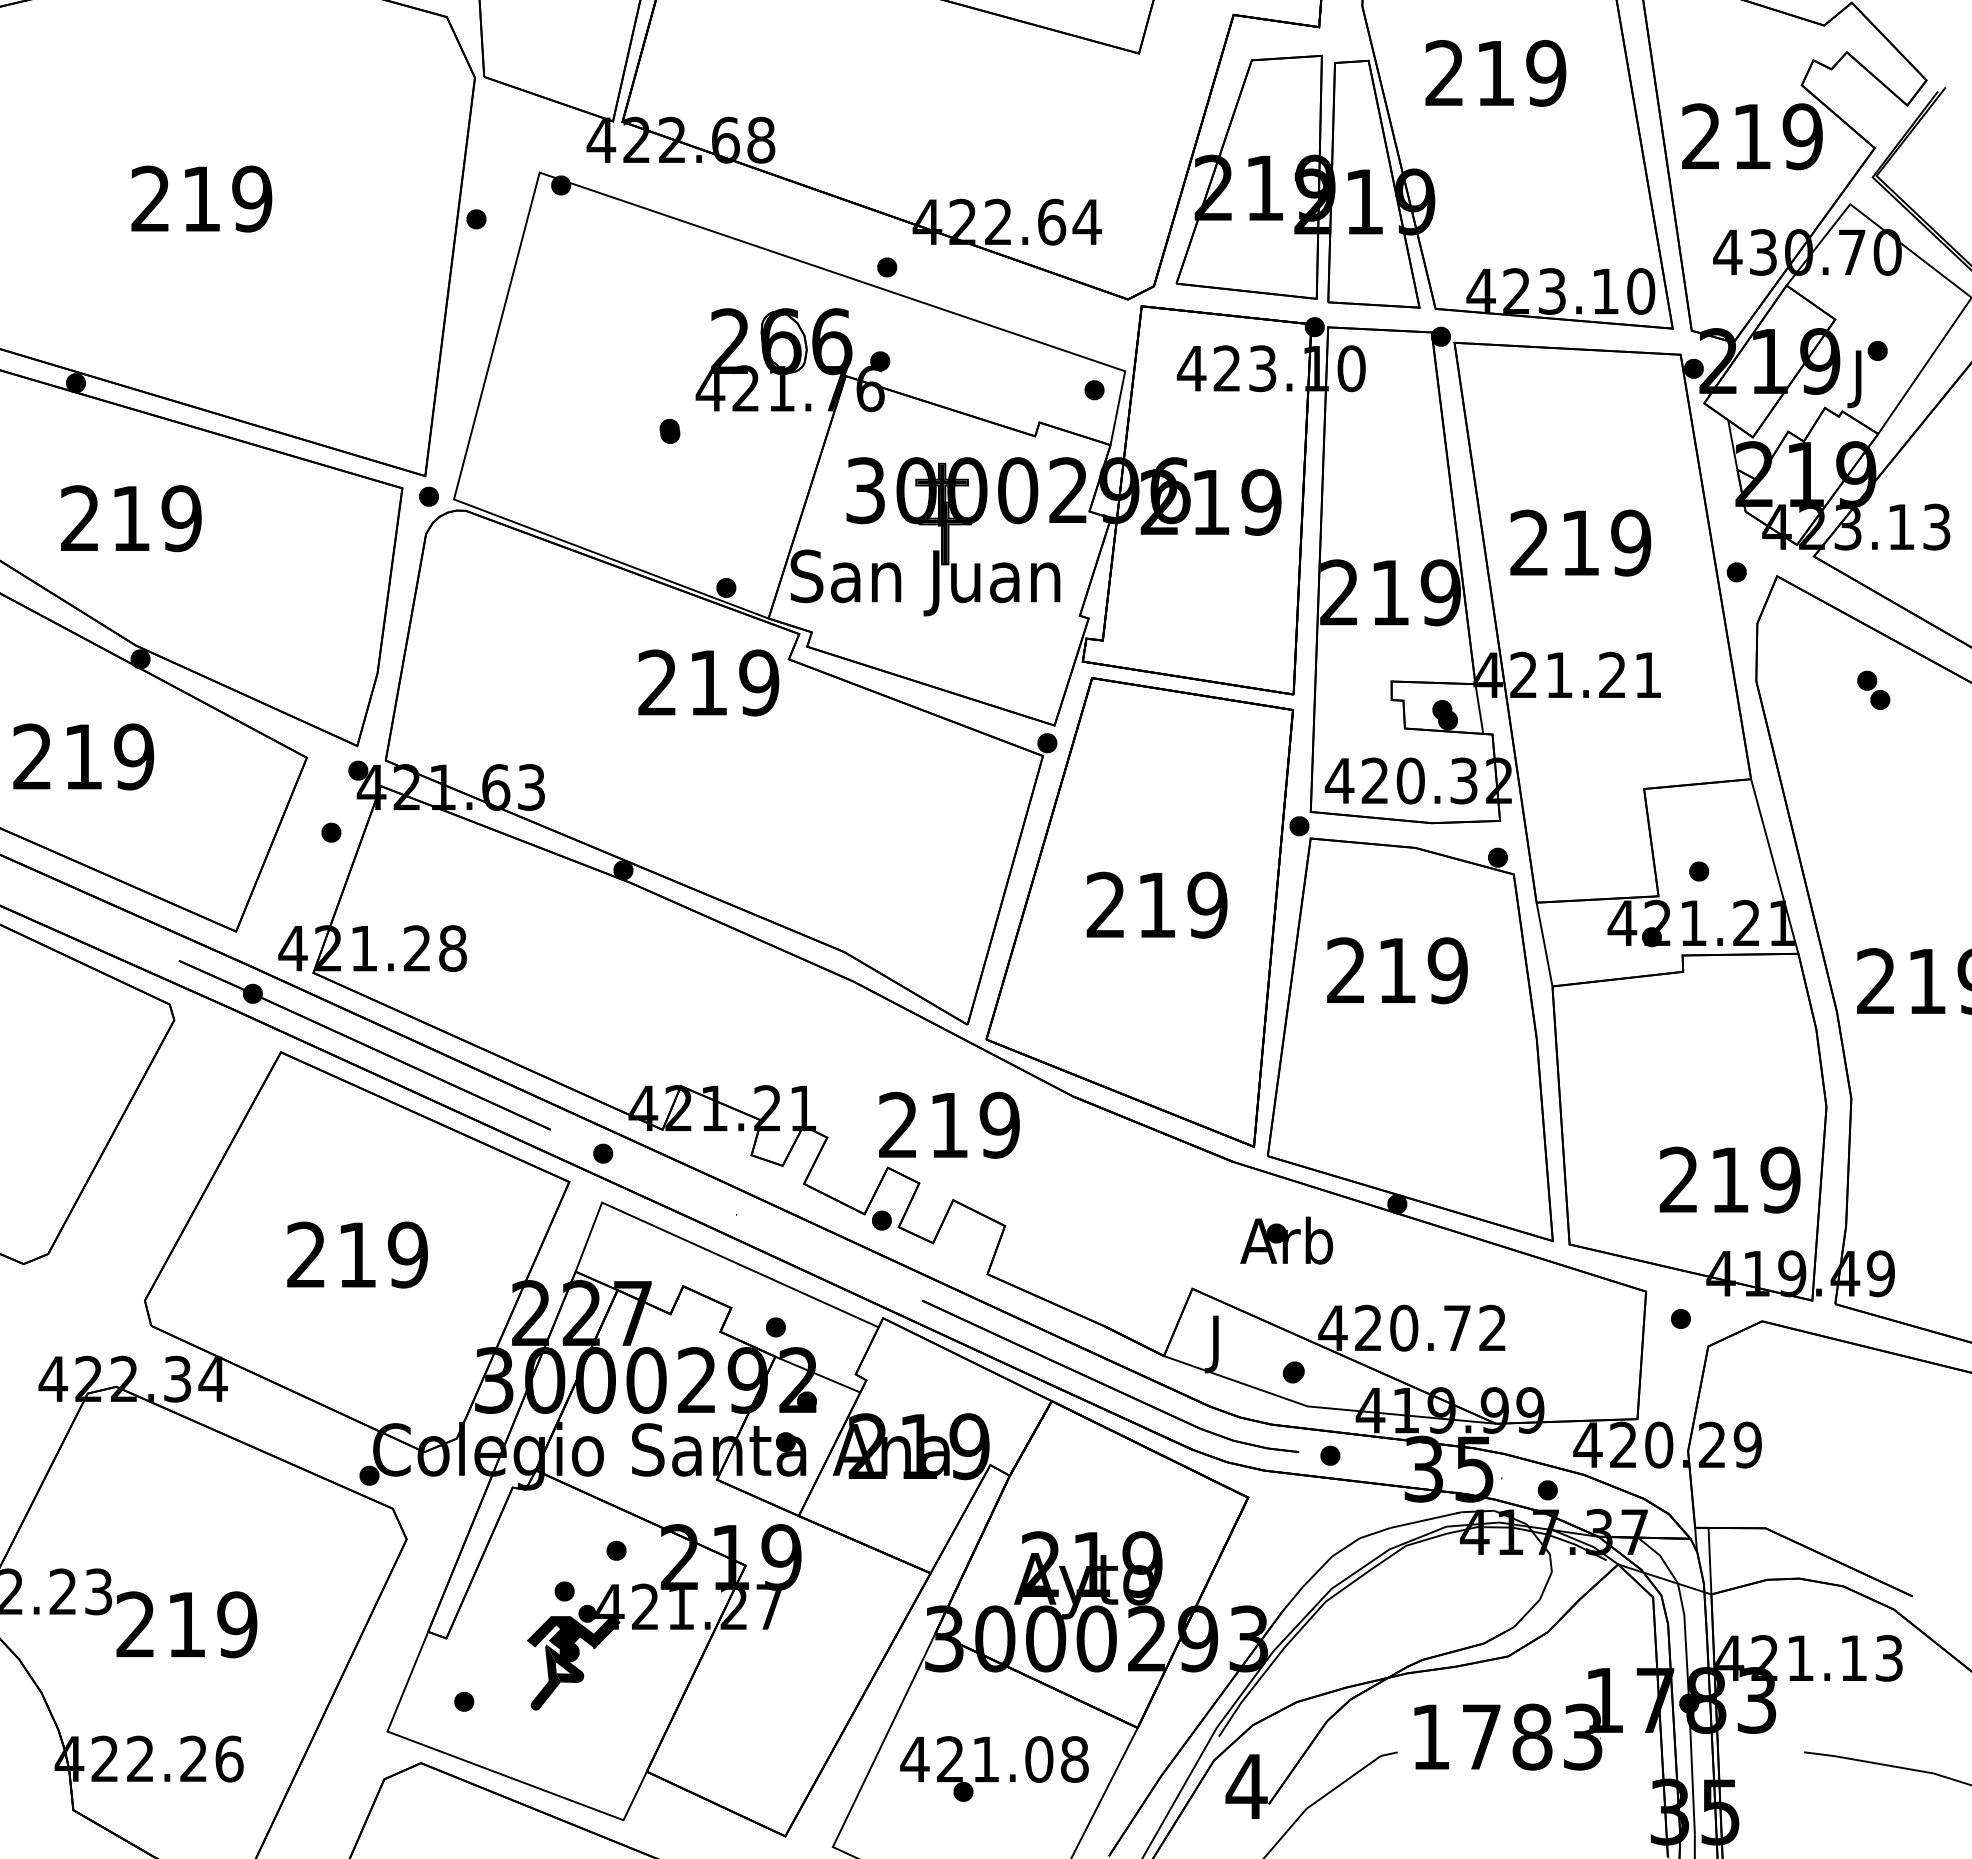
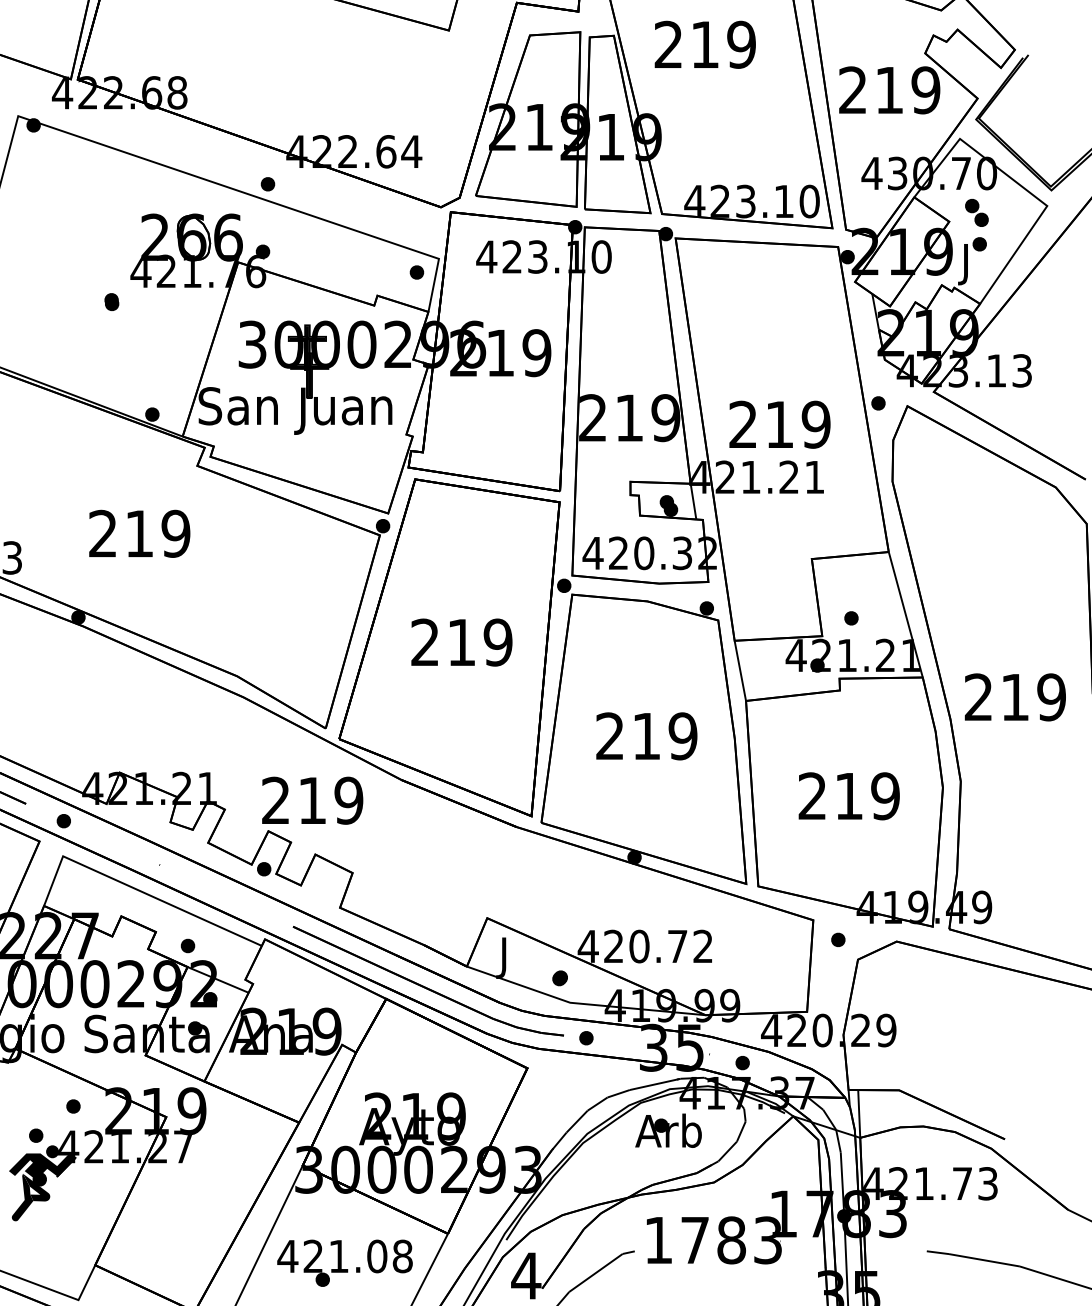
text: (1580, 542) -> (779, 424), moved
text: (708, 682) -> (139, 533), moved
part: (1873, 689) -> (976, 212), moved
text: (1397, 970) -> (646, 736), moved
text: (1729, 1179) -> (848, 795), moved
text: (1286, 1240) -> (668, 1130), moved
text: (1853, 1657) -> (962, 1183), 421.13 -> 421.73

